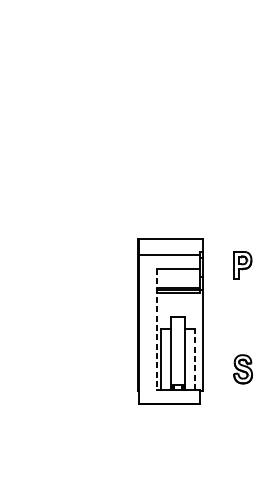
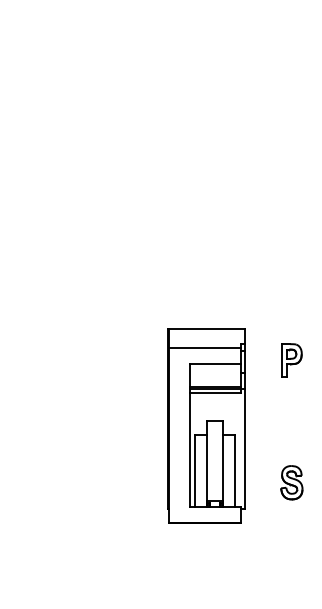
line: (156, 330) -> (189, 436), dashed -> solid
line: (195, 358) -> (235, 470), dashed -> solid

